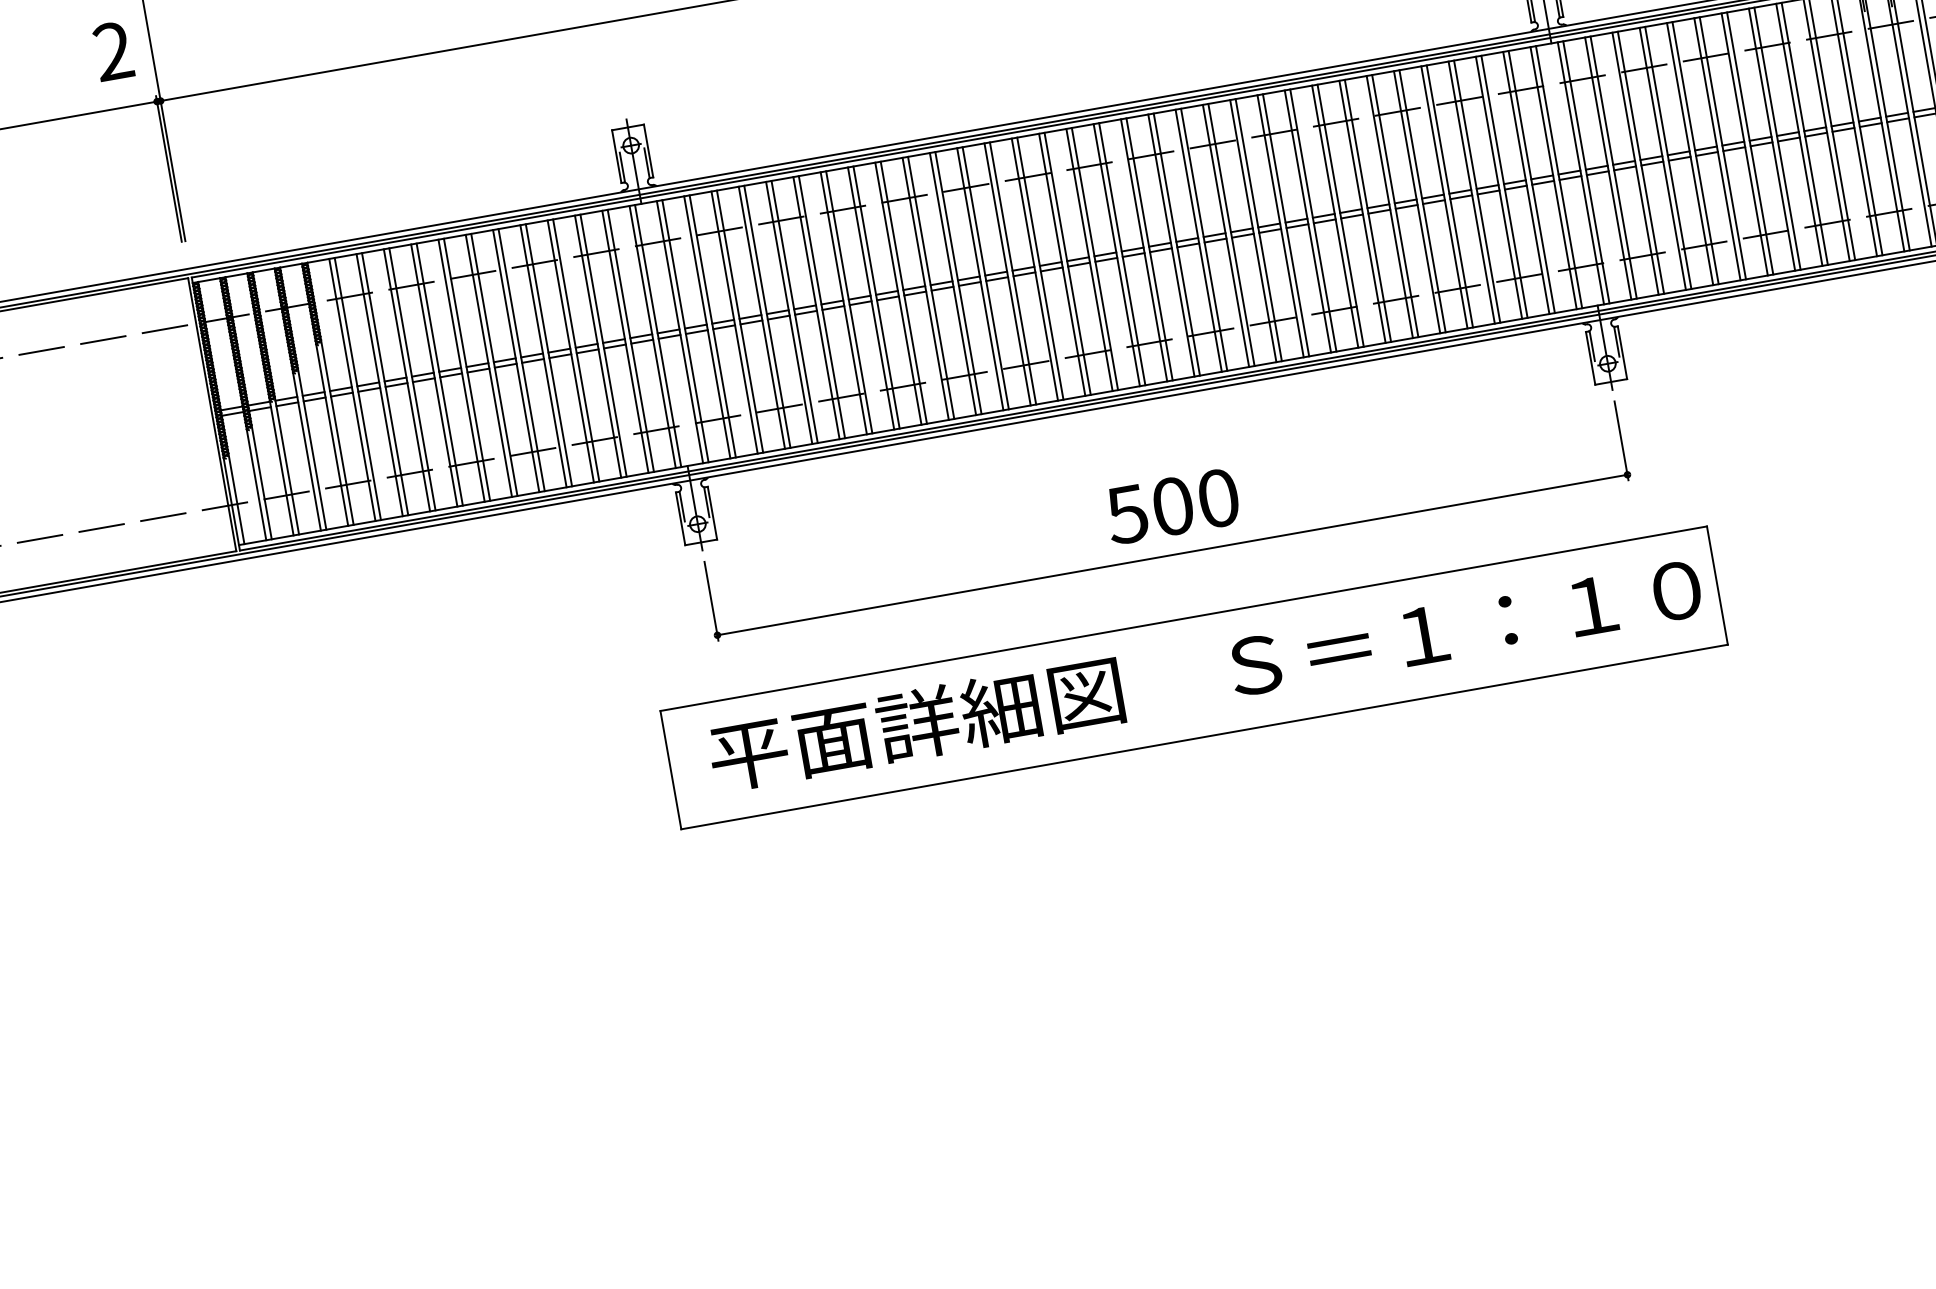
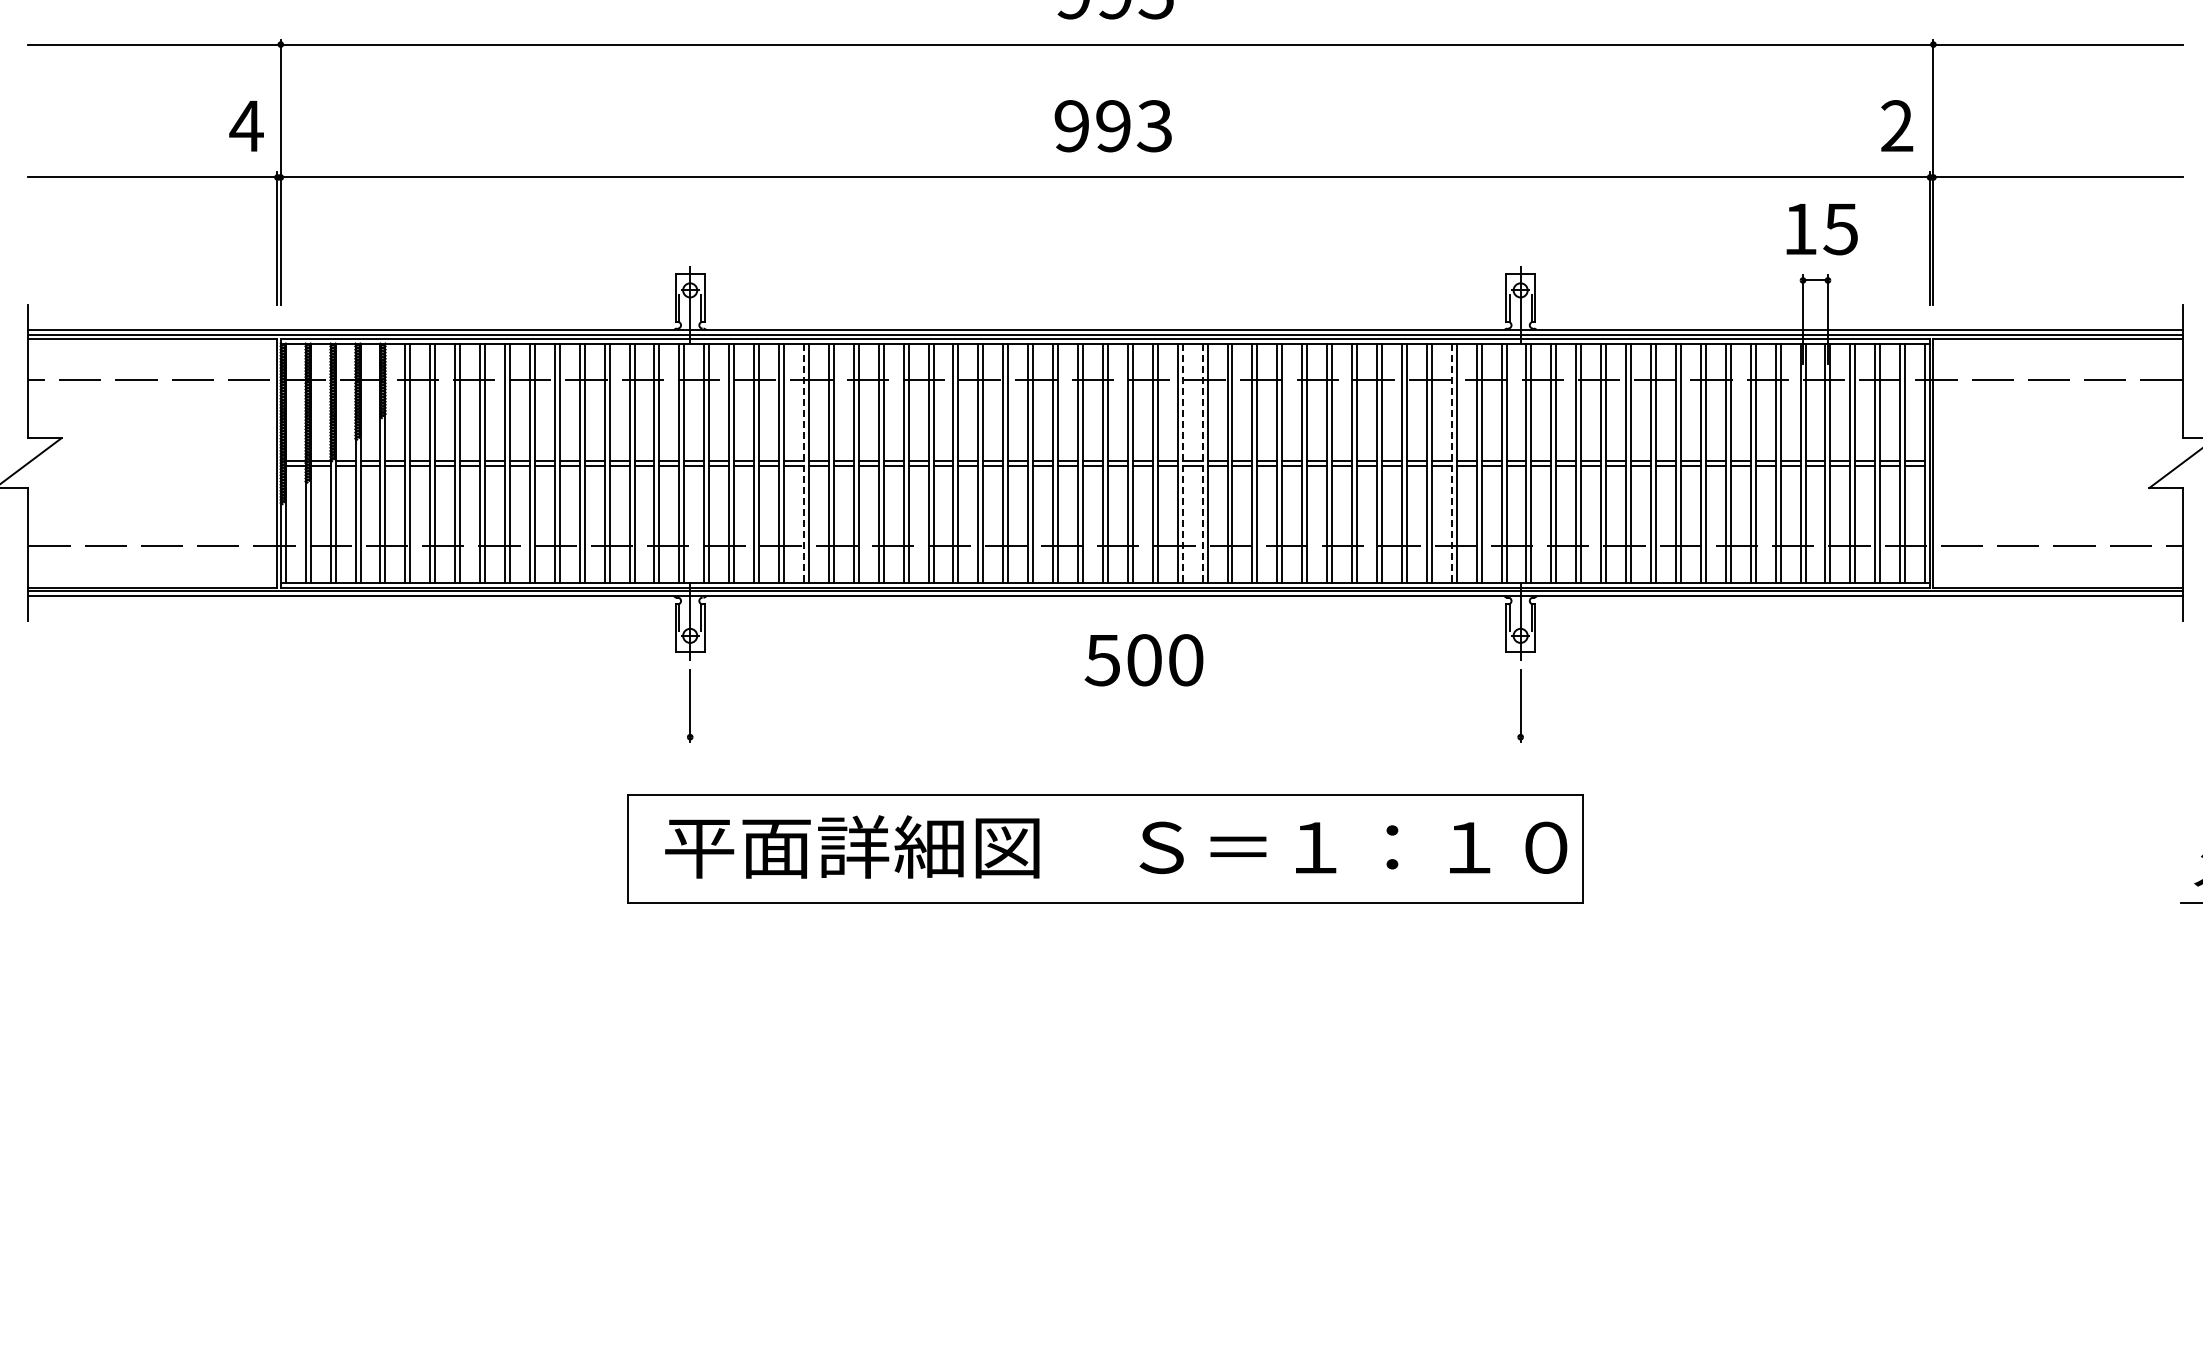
text: (113, 50) -> (246, 125), 2 -> 4
line: (1498, 188) -> (1451, 463), solid -> dashed
line: (1225, 236) -> (1202, 463), solid -> dashed
line: (1204, 240) -> (1182, 463), solid -> dashed
line: (788, 313) -> (803, 463), solid -> dashed
text: (1171, 506) -> (1143, 660), moved
line: (1172, 555) -> (1105, 737), removed

